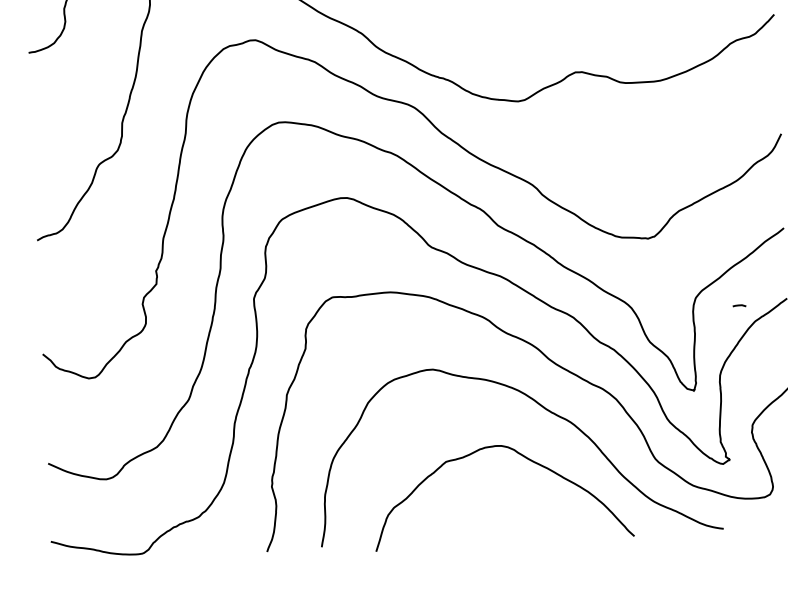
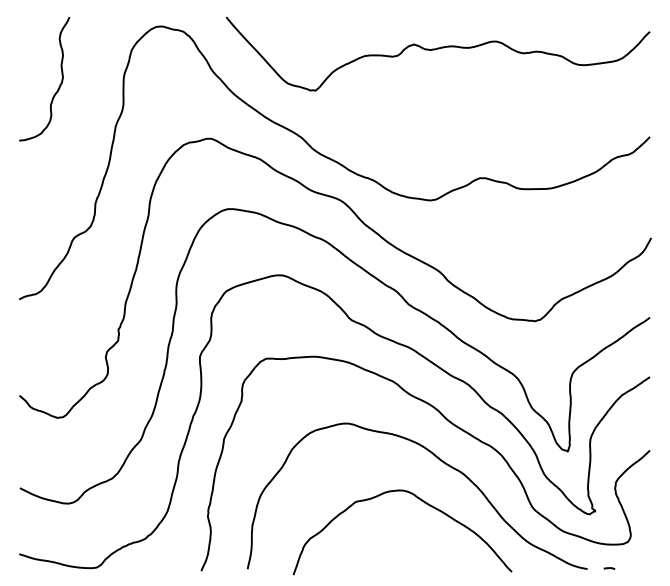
line: (739, 305) -> (609, 568), moved

